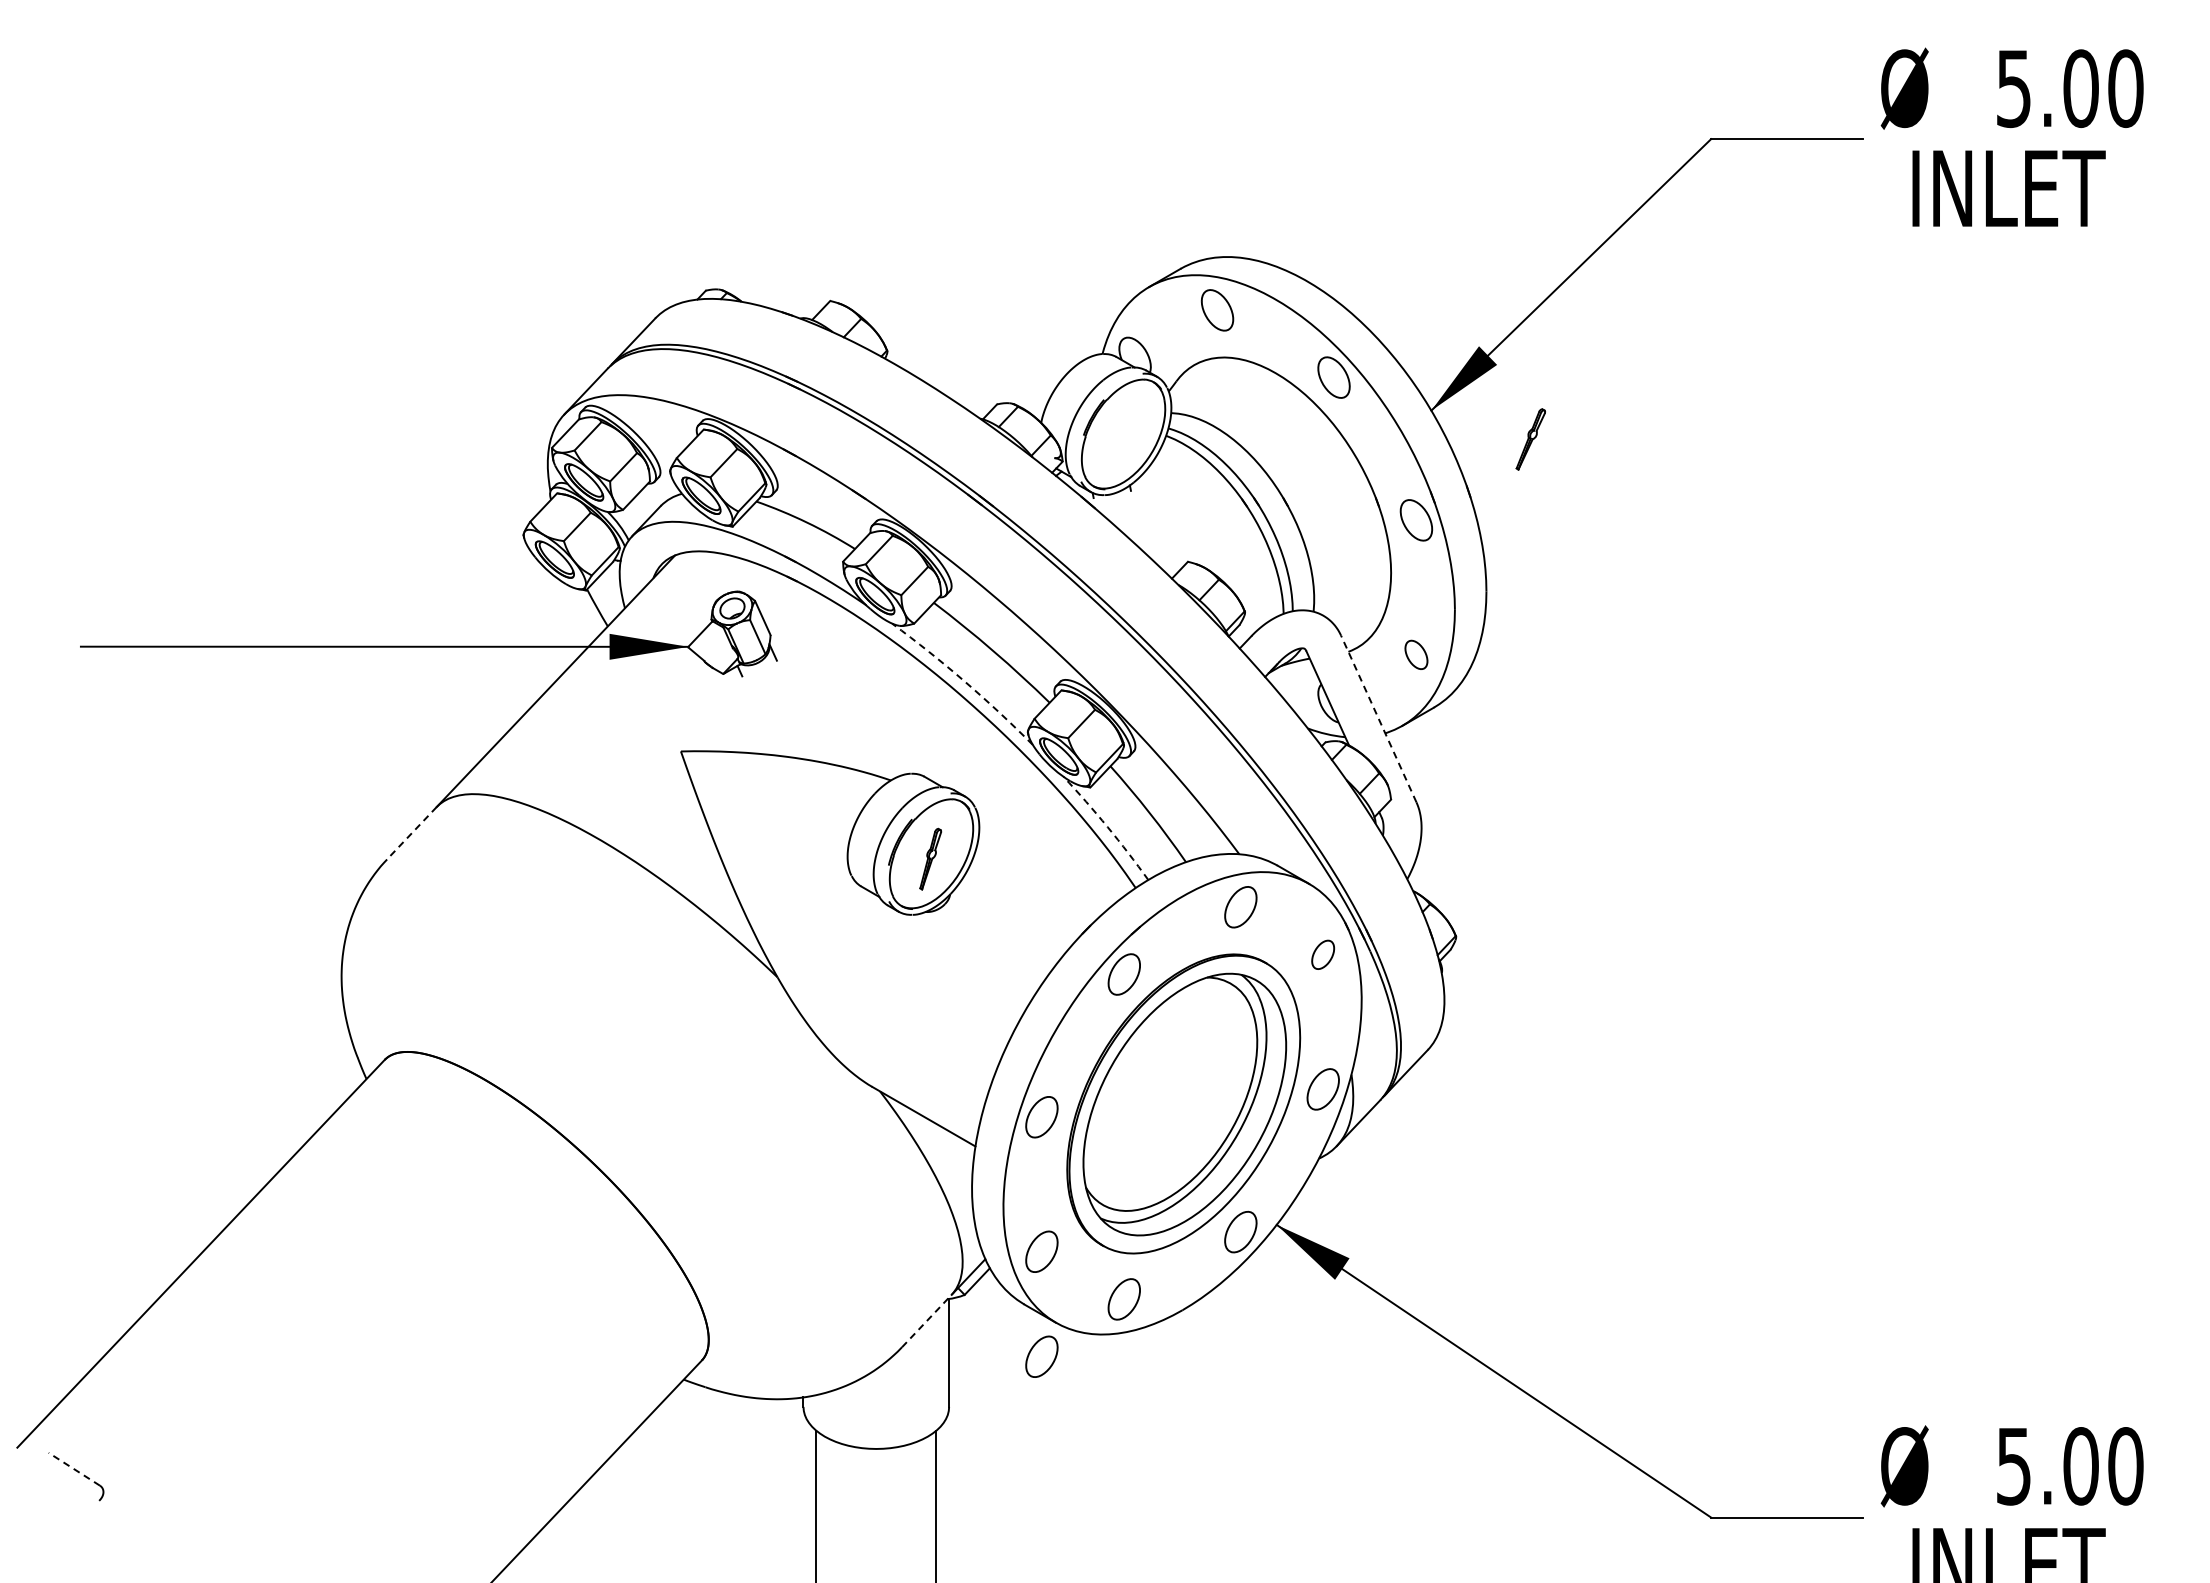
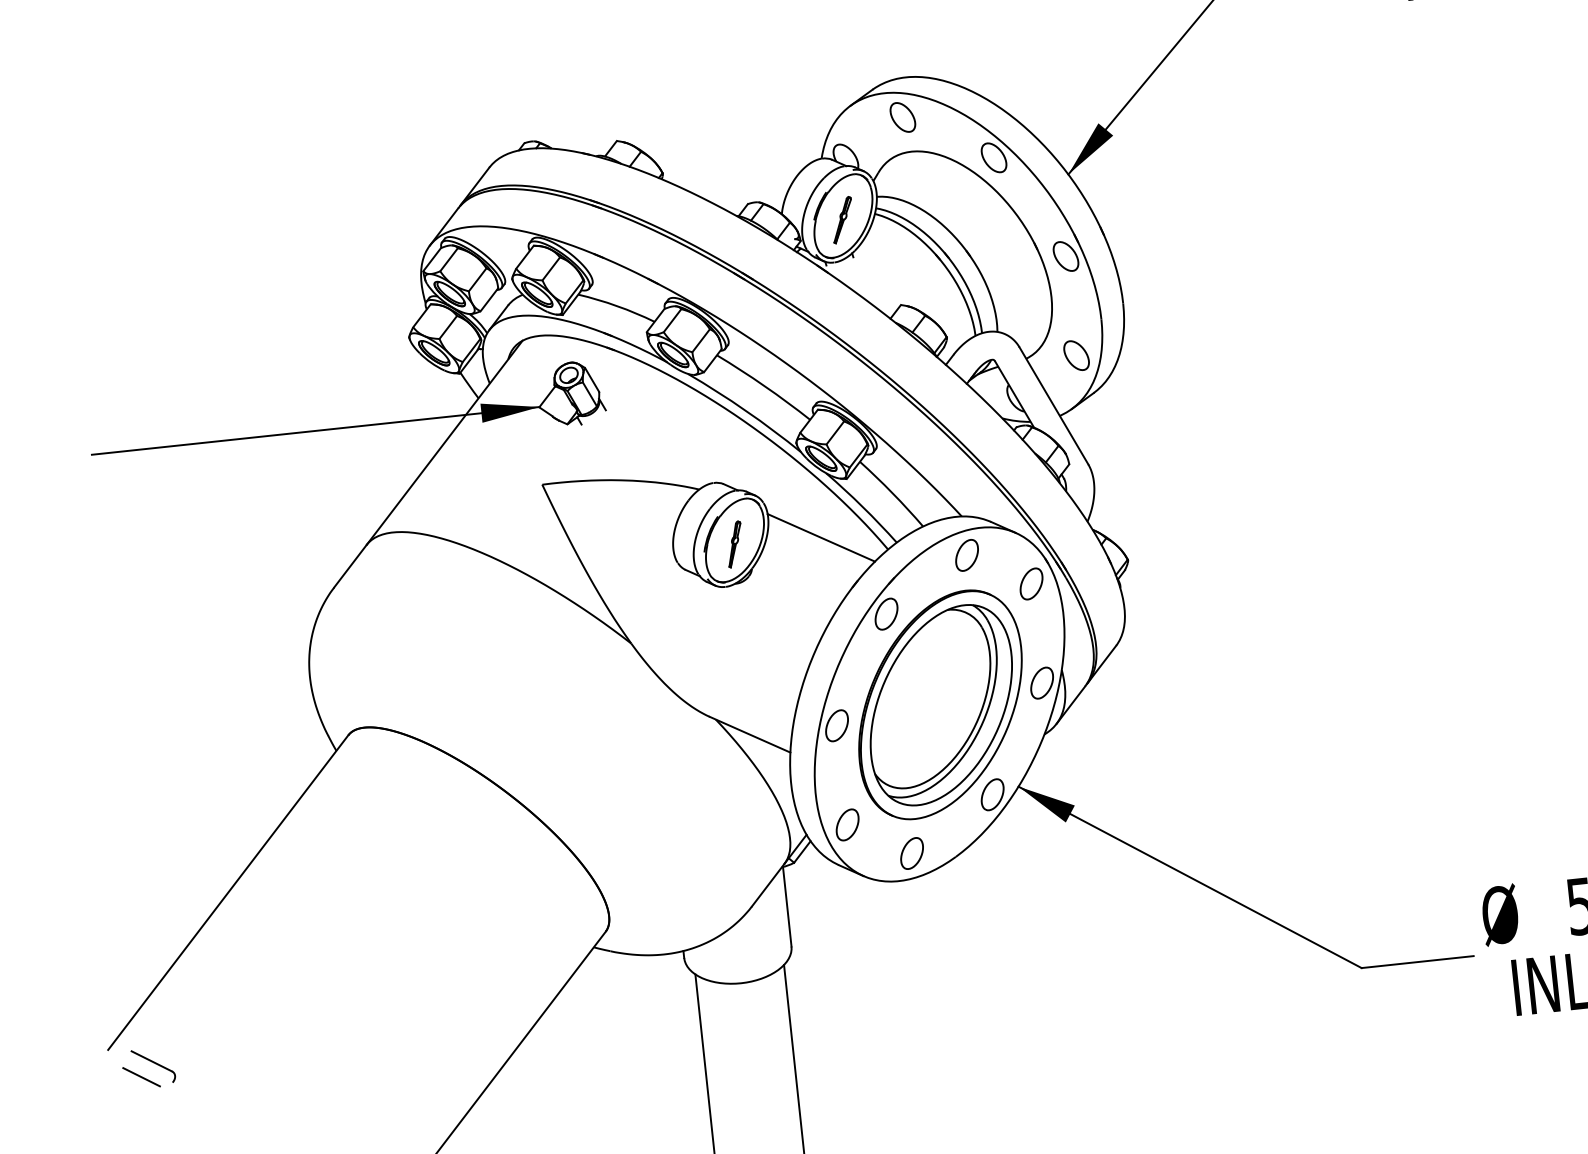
part: (1530, 439) -> (842, 220), moved
part: (1416, 654) -> (1076, 355), size x1.43
arc: (964, 681) -> (745, 410), dashed -> solid
line: (1378, 718) -> (1053, 405), dashed -> solid
arc: (1107, 827) -> (862, 507), dashed -> solid
line: (411, 833) -> (350, 566), dashed -> solid
line: (1047, 862) -> (821, 537), added
part: (1322, 954) -> (1030, 583), size x1.43
line: (927, 1320) -> (768, 884), dashed -> solid
part: (1041, 1356) -> (855, 902), removed
line: (73, 1468) -> (151, 1060), dashed -> solid
line: (58, 1488) -> (141, 1076), added

